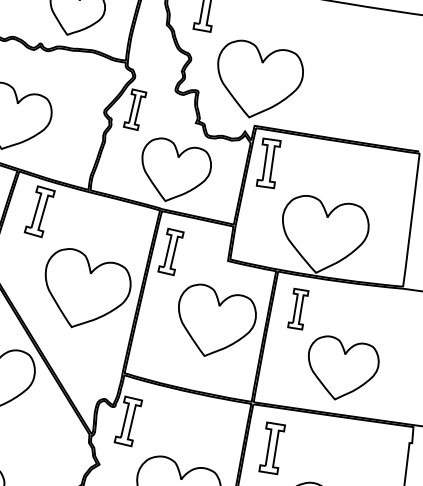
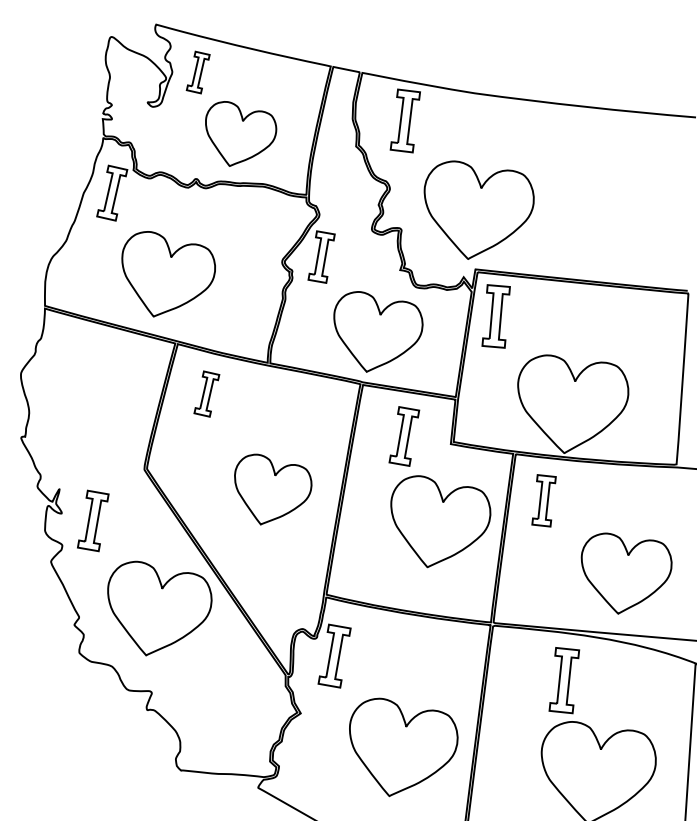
part: (39, 211) -> (206, 393), size x0.7
part: (171, 251) -> (404, 436), moved
part: (87, 288) -> (272, 489), size x0.7
part: (343, 368) -> (626, 573), moved
part: (272, 448) -> (564, 680), moved

